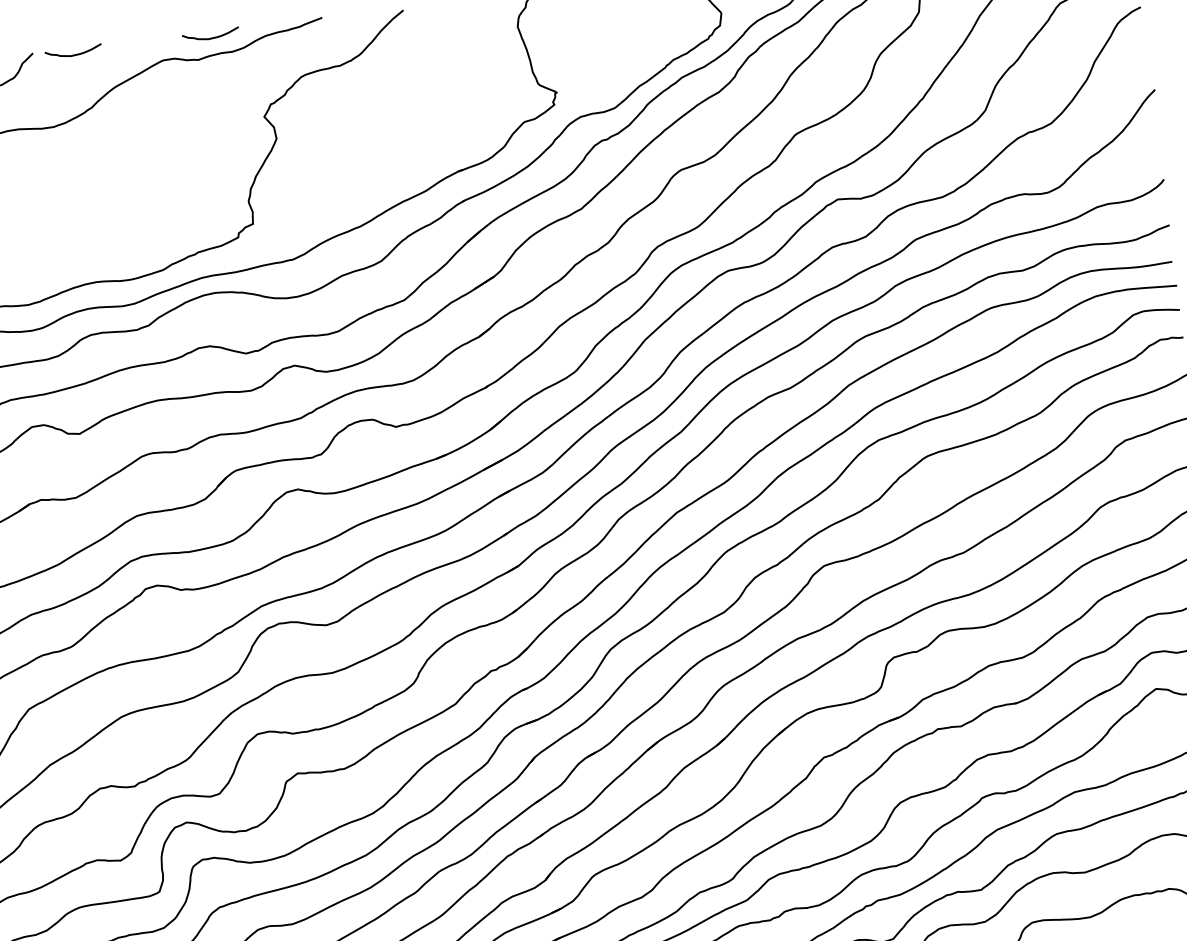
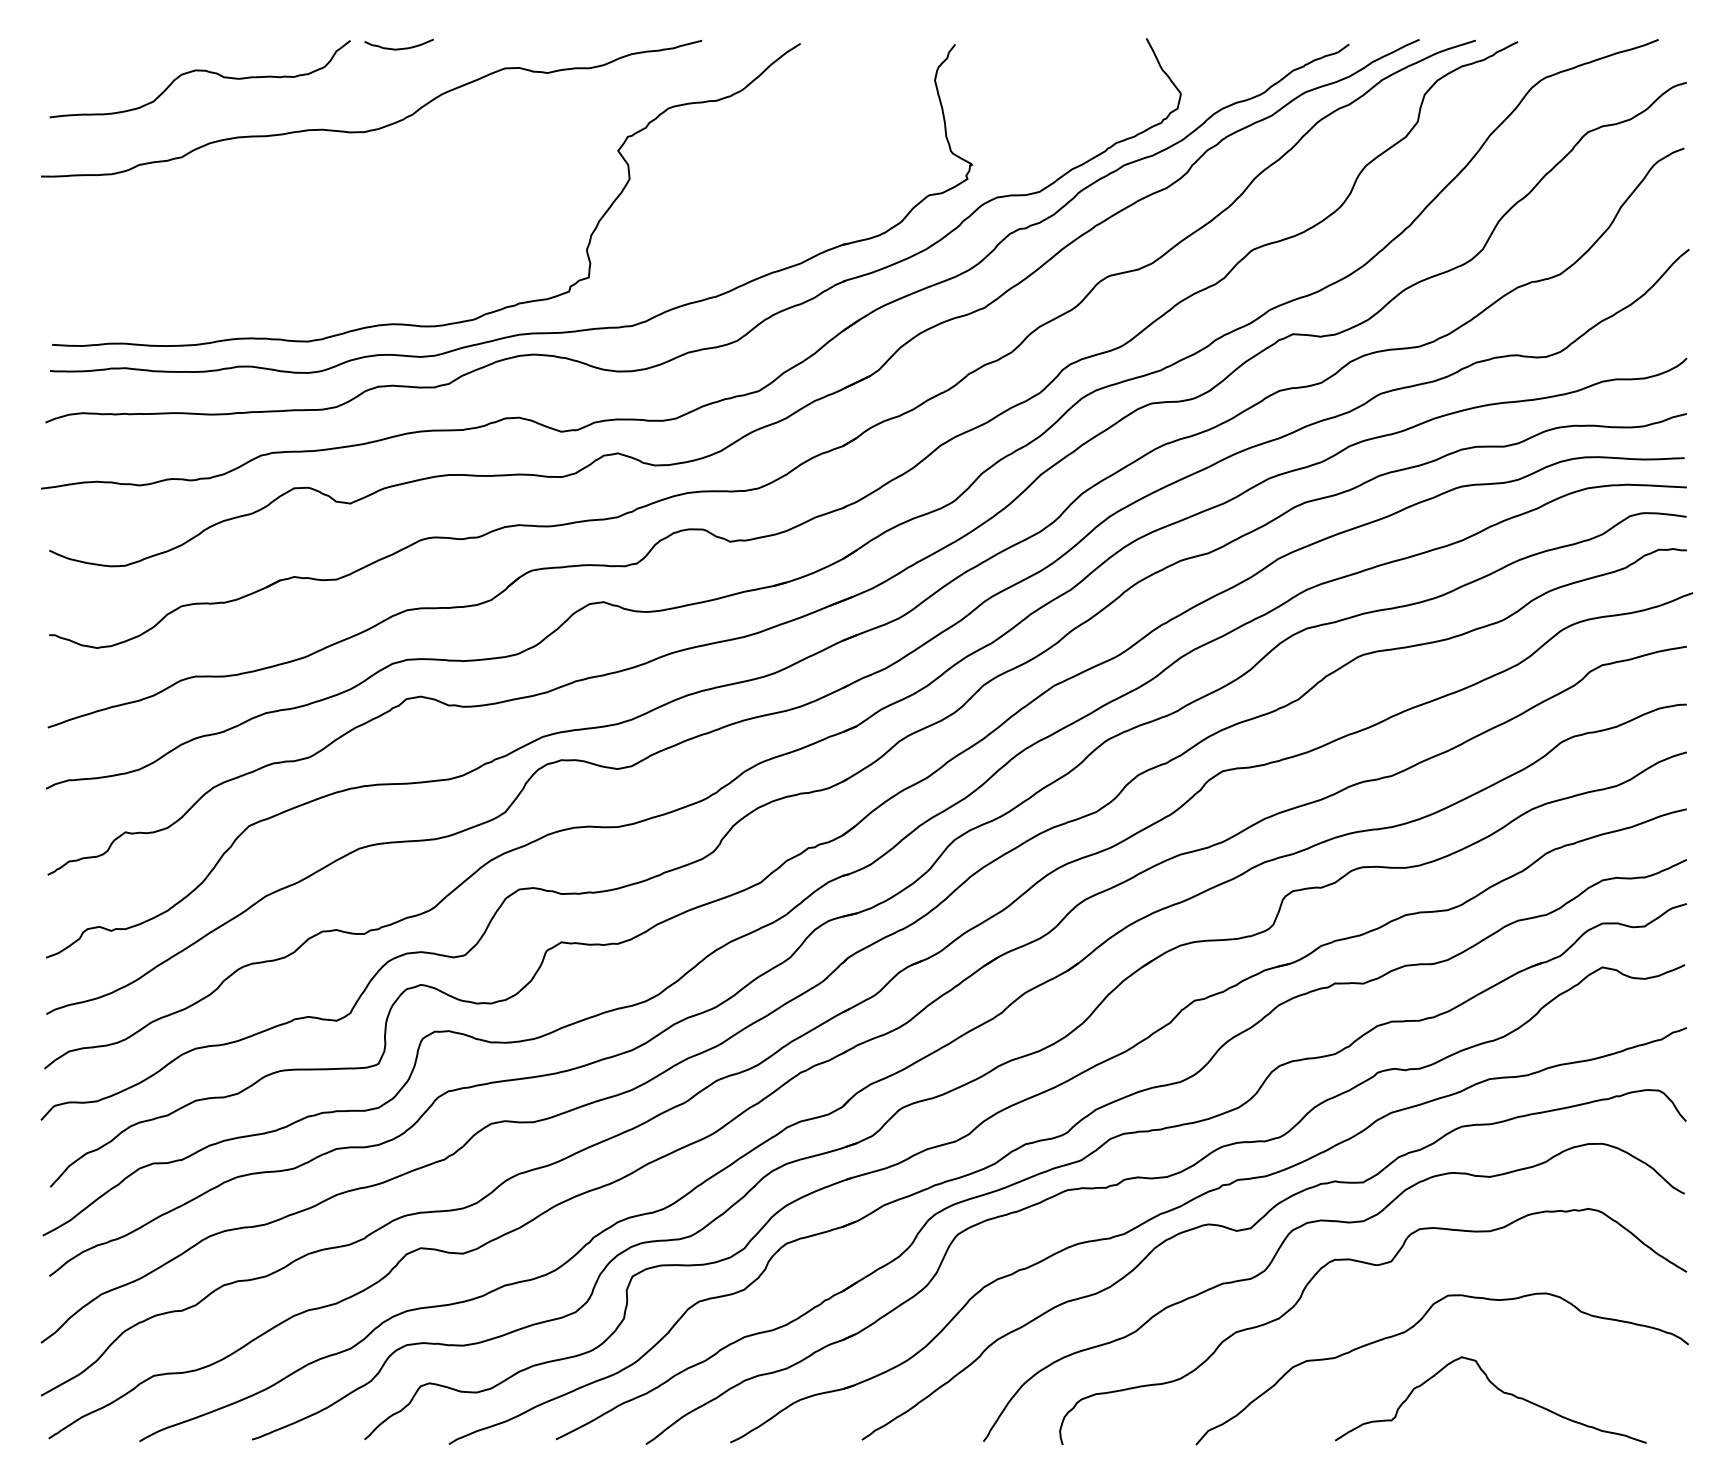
curve: (210, 37) -> (565, 48), removed

